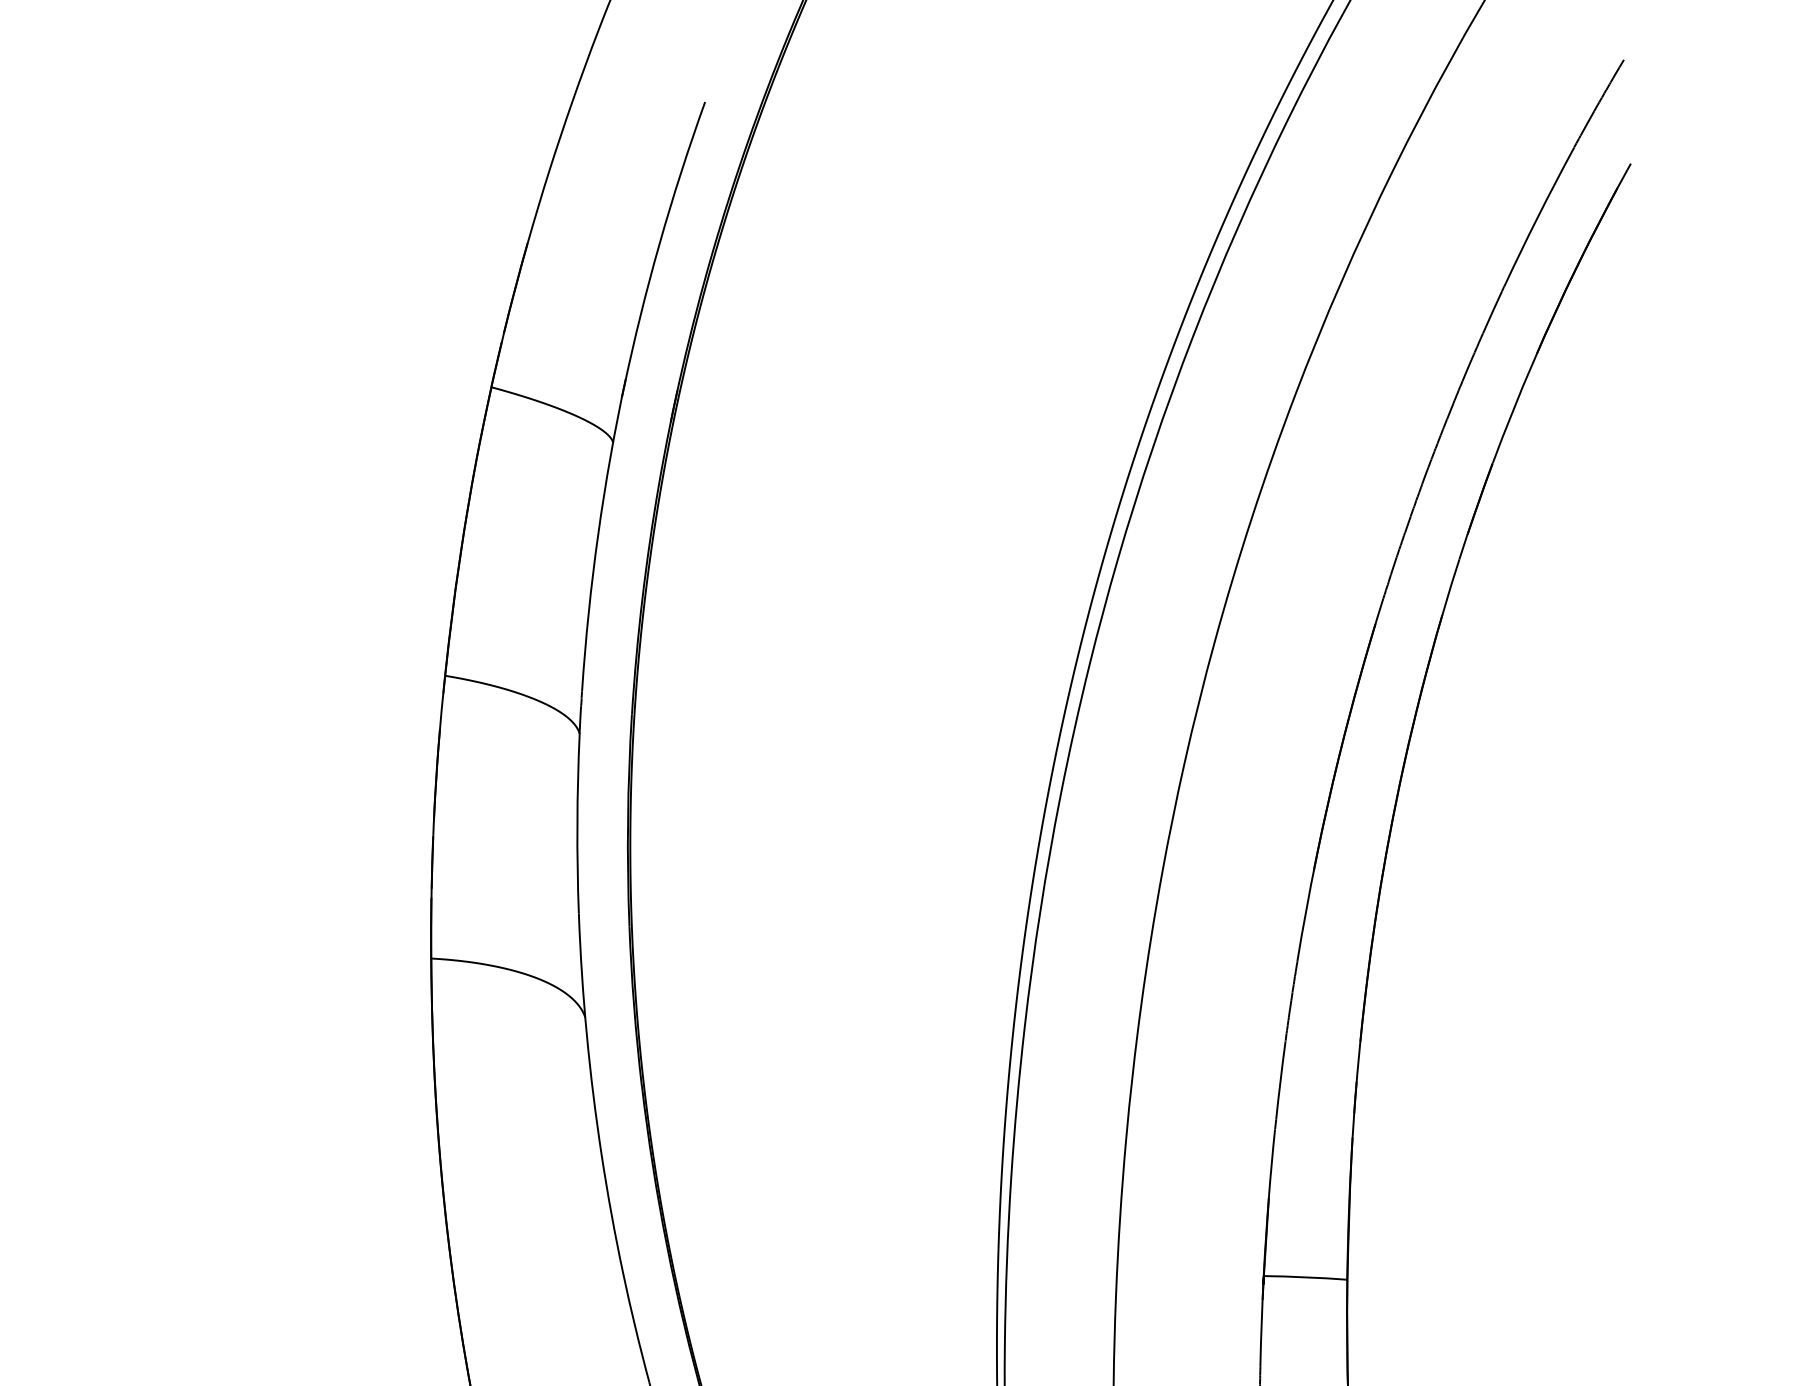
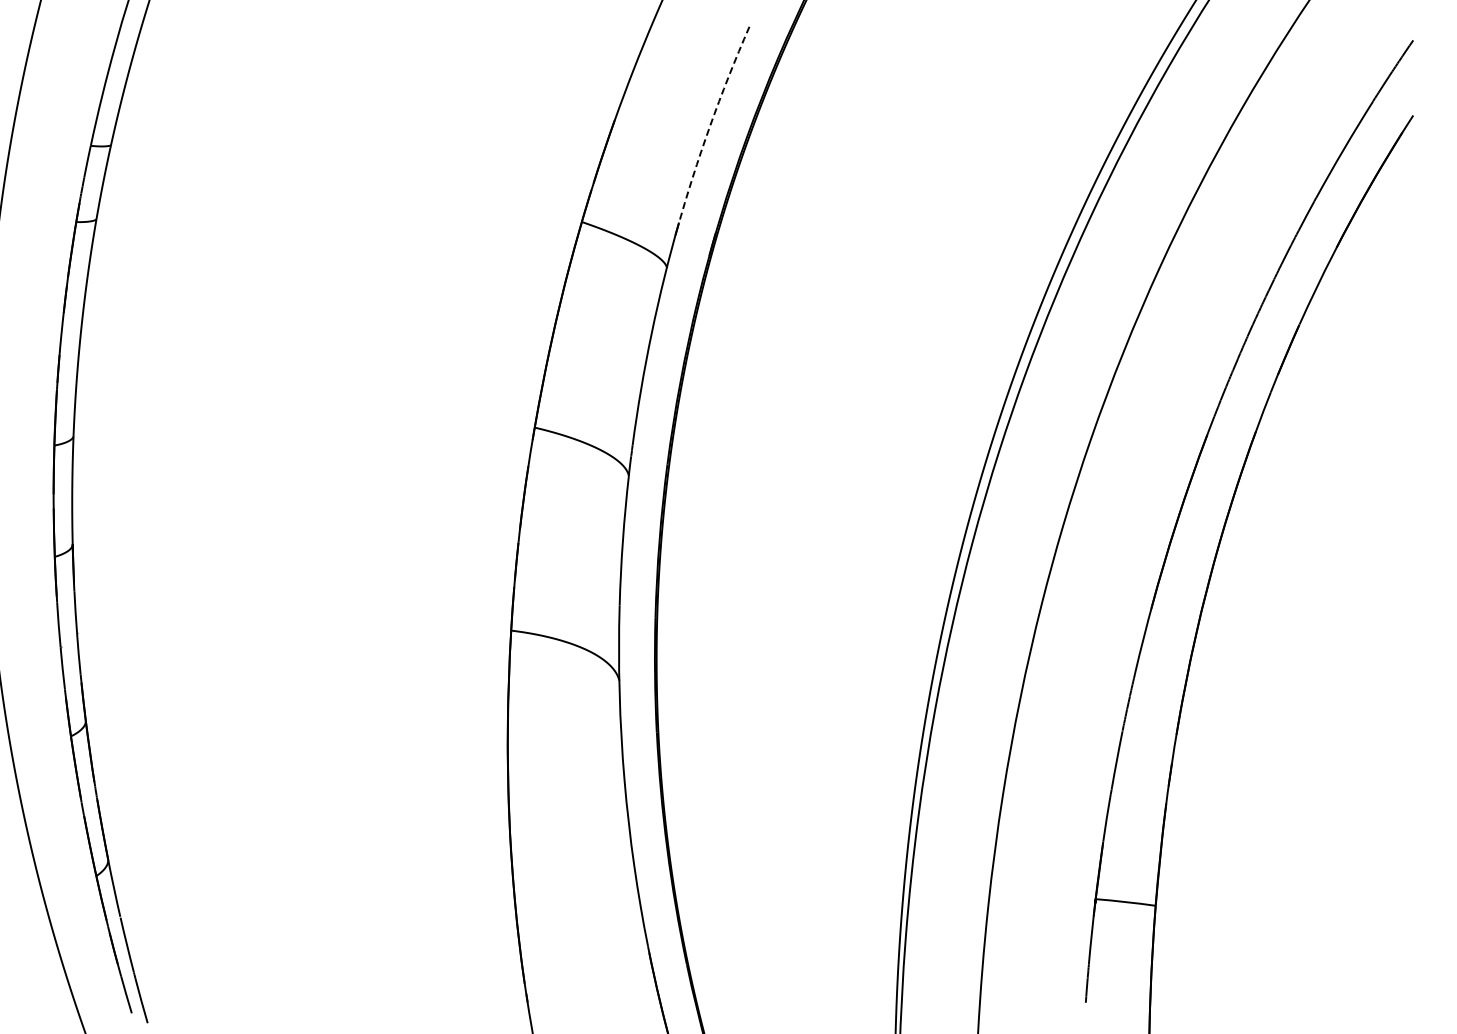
arc: (659, 243) -> (709, 126), solid -> dashed

